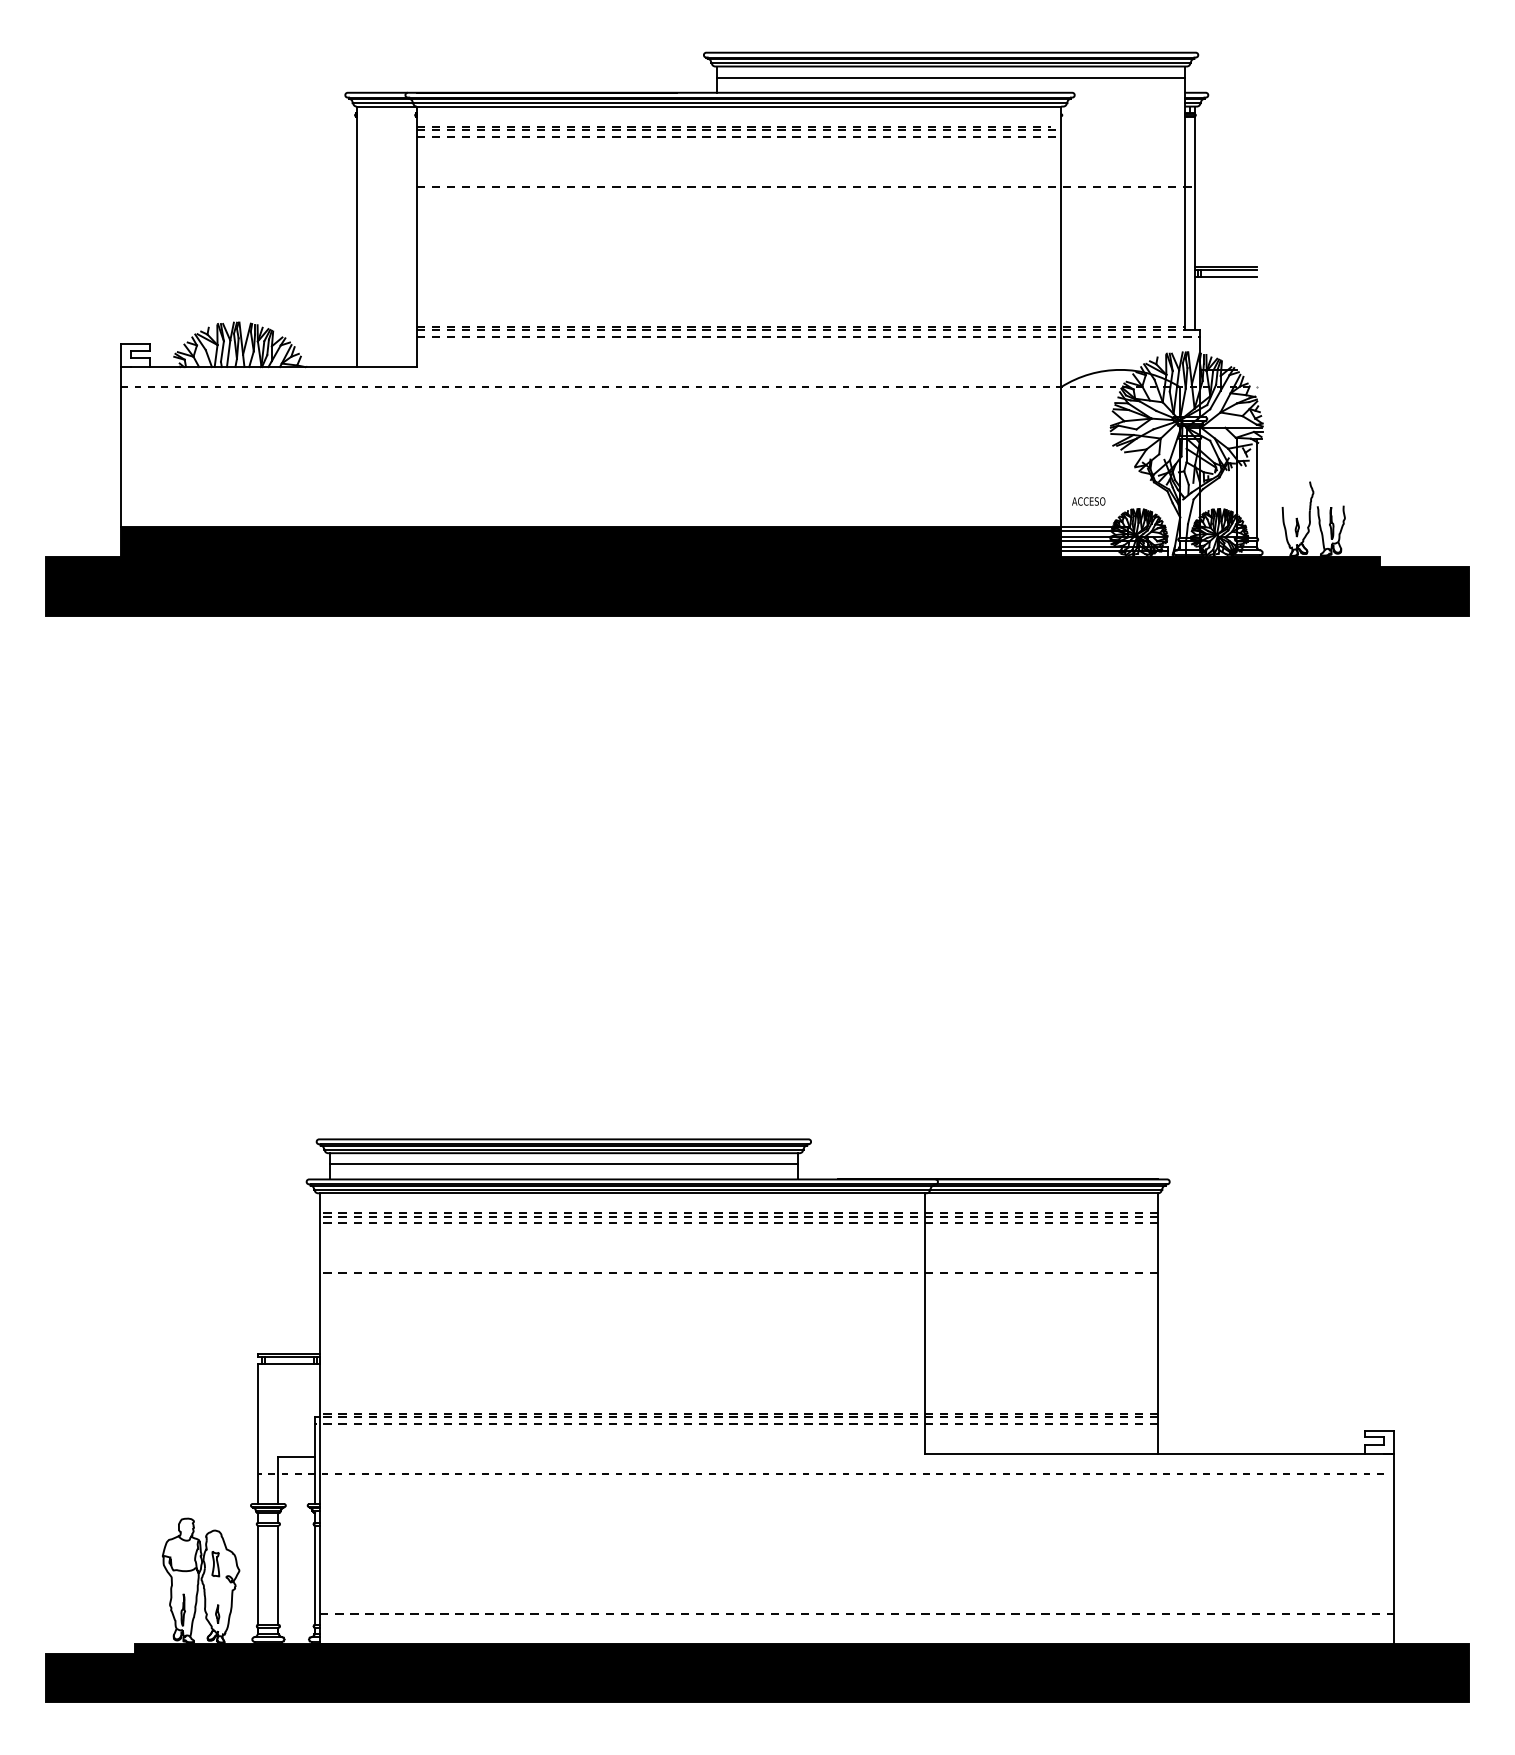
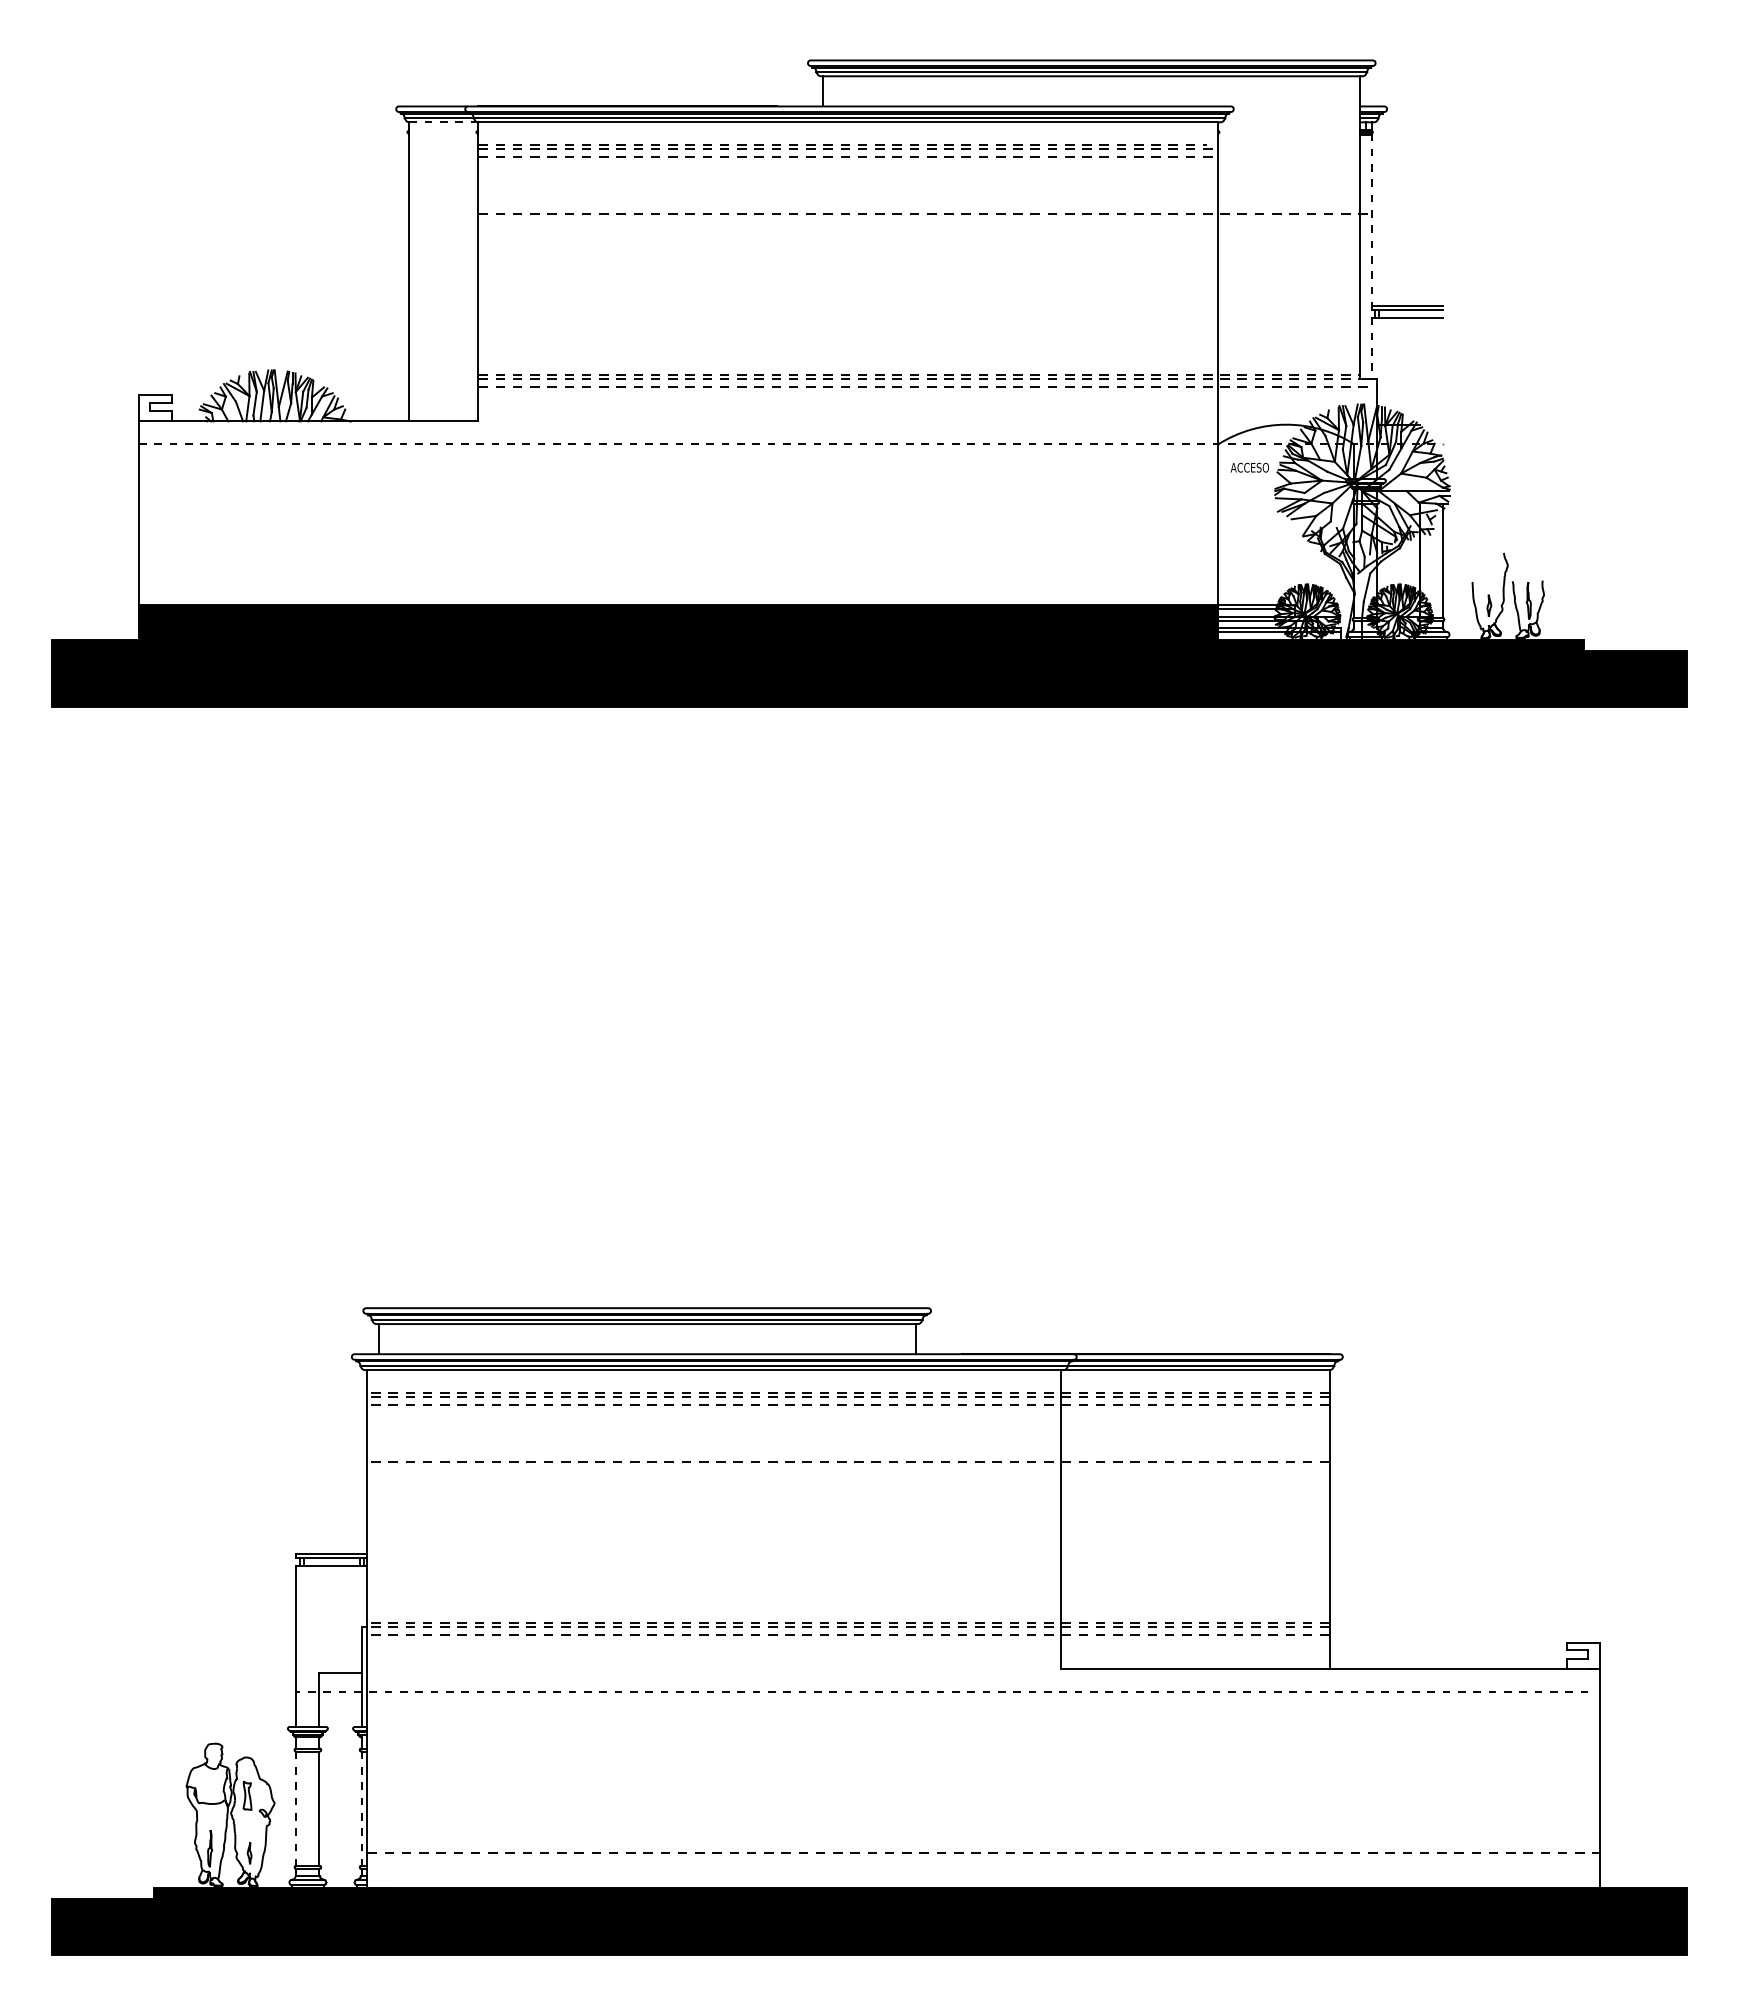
line: (950, 78) -> (1091, 89), removed
line: (386, 106) -> (443, 122), solid -> dashed
line: (1194, 223) -> (1371, 256), solid -> dashed
text: (1088, 501) -> (1249, 467), moved
line: (563, 1164) -> (646, 1336), removed
line: (258, 1575) -> (296, 1809), solid -> dashed
line: (315, 1575) -> (361, 1809), solid -> dashed

